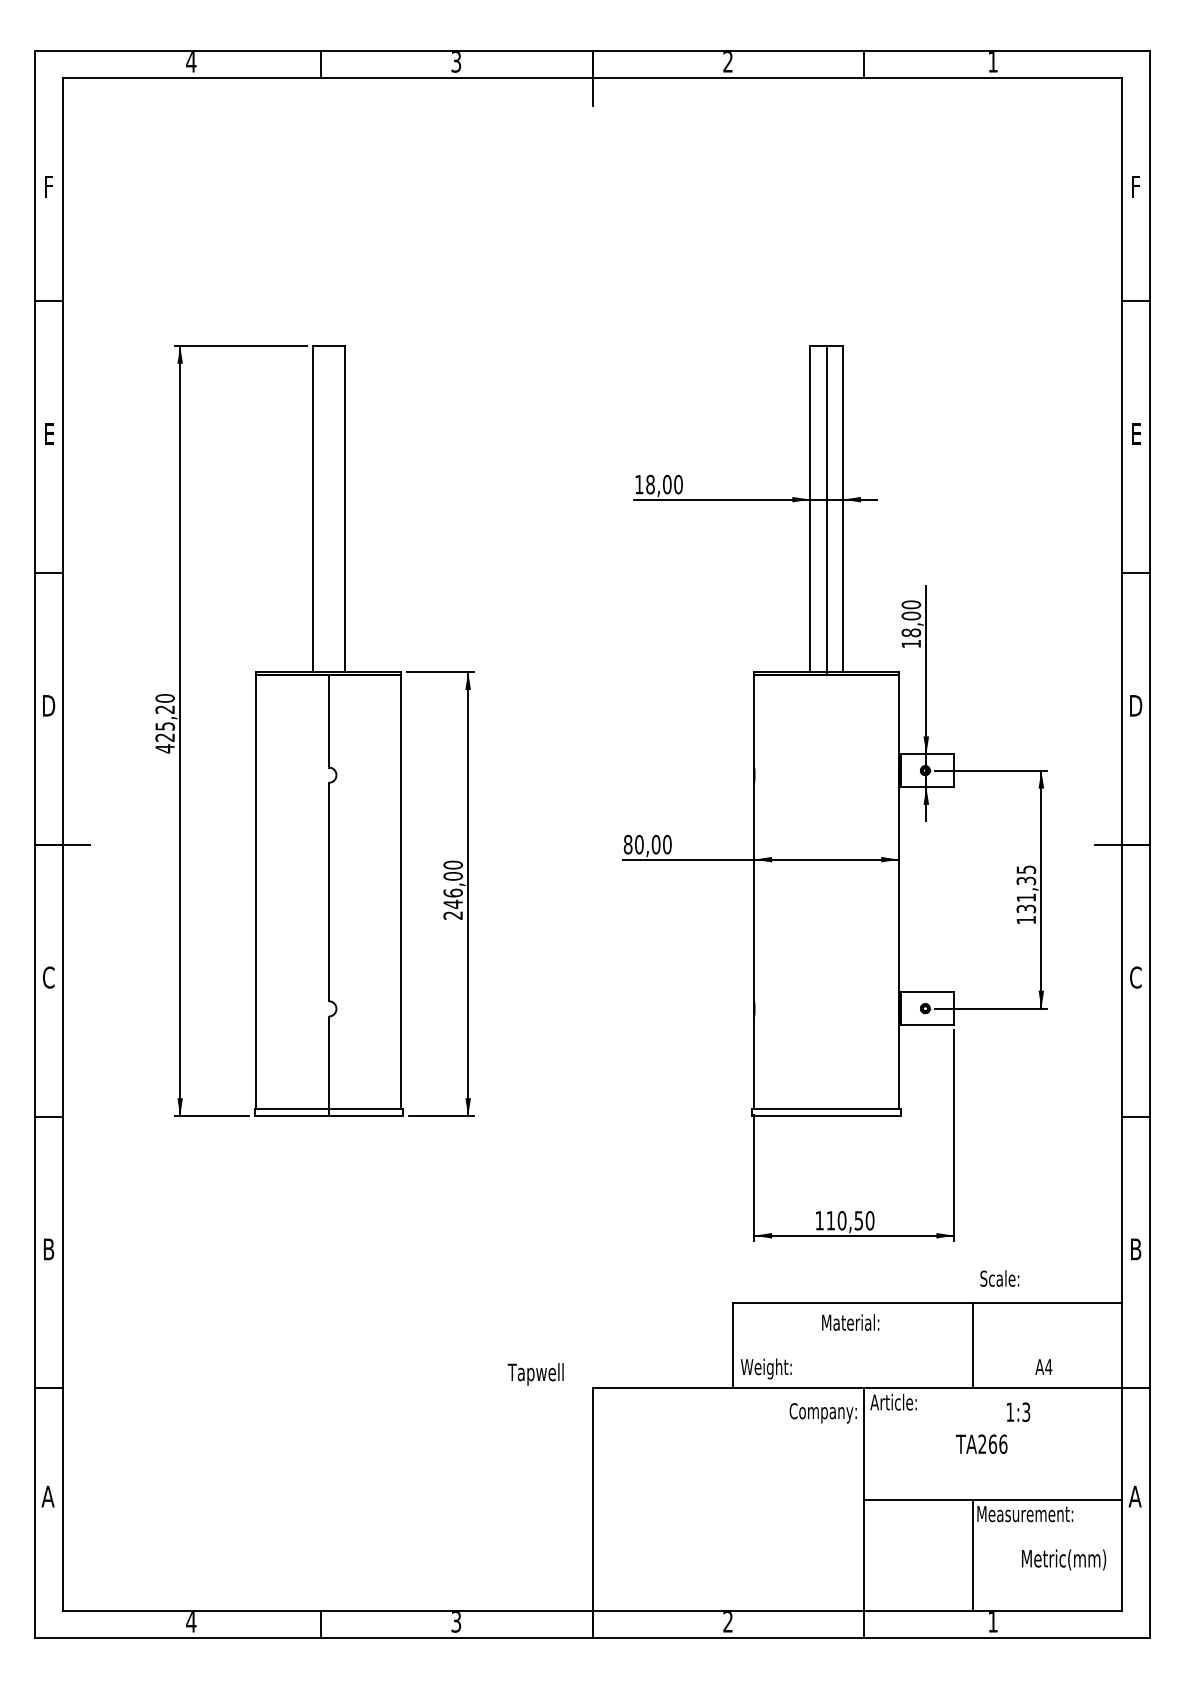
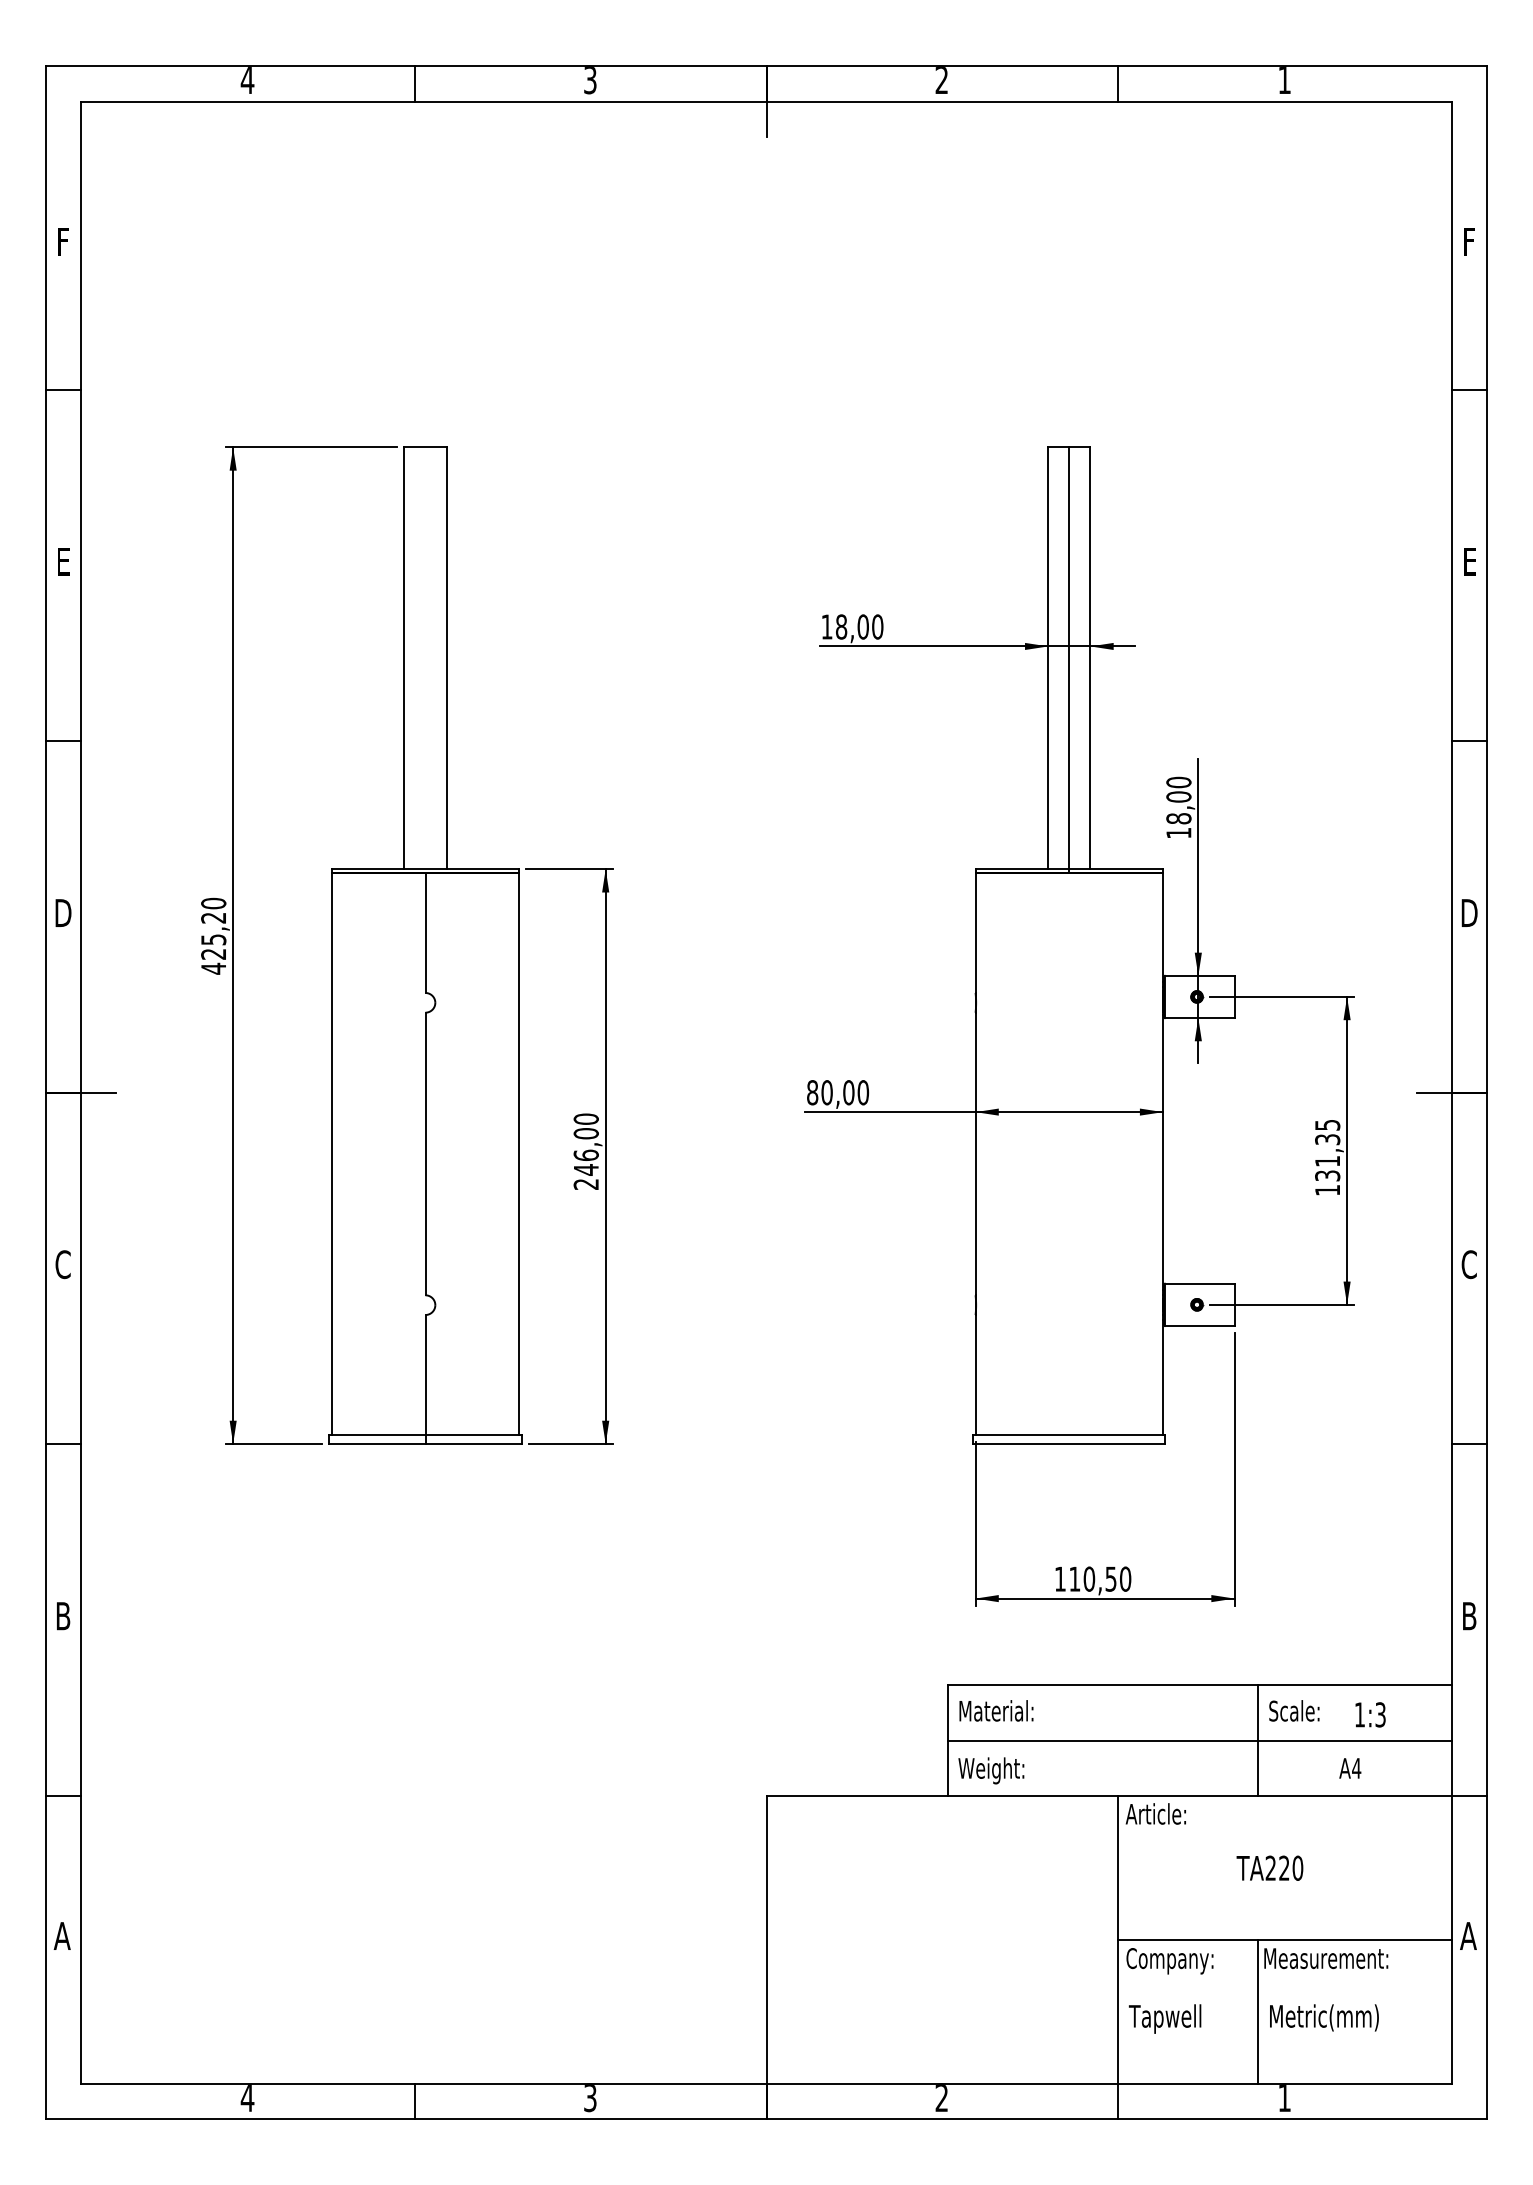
text: (999, 1278) -> (1294, 1710), moved
text: (850, 1322) -> (996, 1710), moved
line: (927, 1345) -> (1199, 1740), added
text: (535, 1374) -> (1164, 2018), moved
text: (1018, 1411) -> (1370, 1714), moved
text: (822, 1413) -> (1169, 1961), moved
text: (998, 1443) -> (1291, 1867), TA266 -> TA220
text: (1064, 1559) -> (1324, 2017), moved

